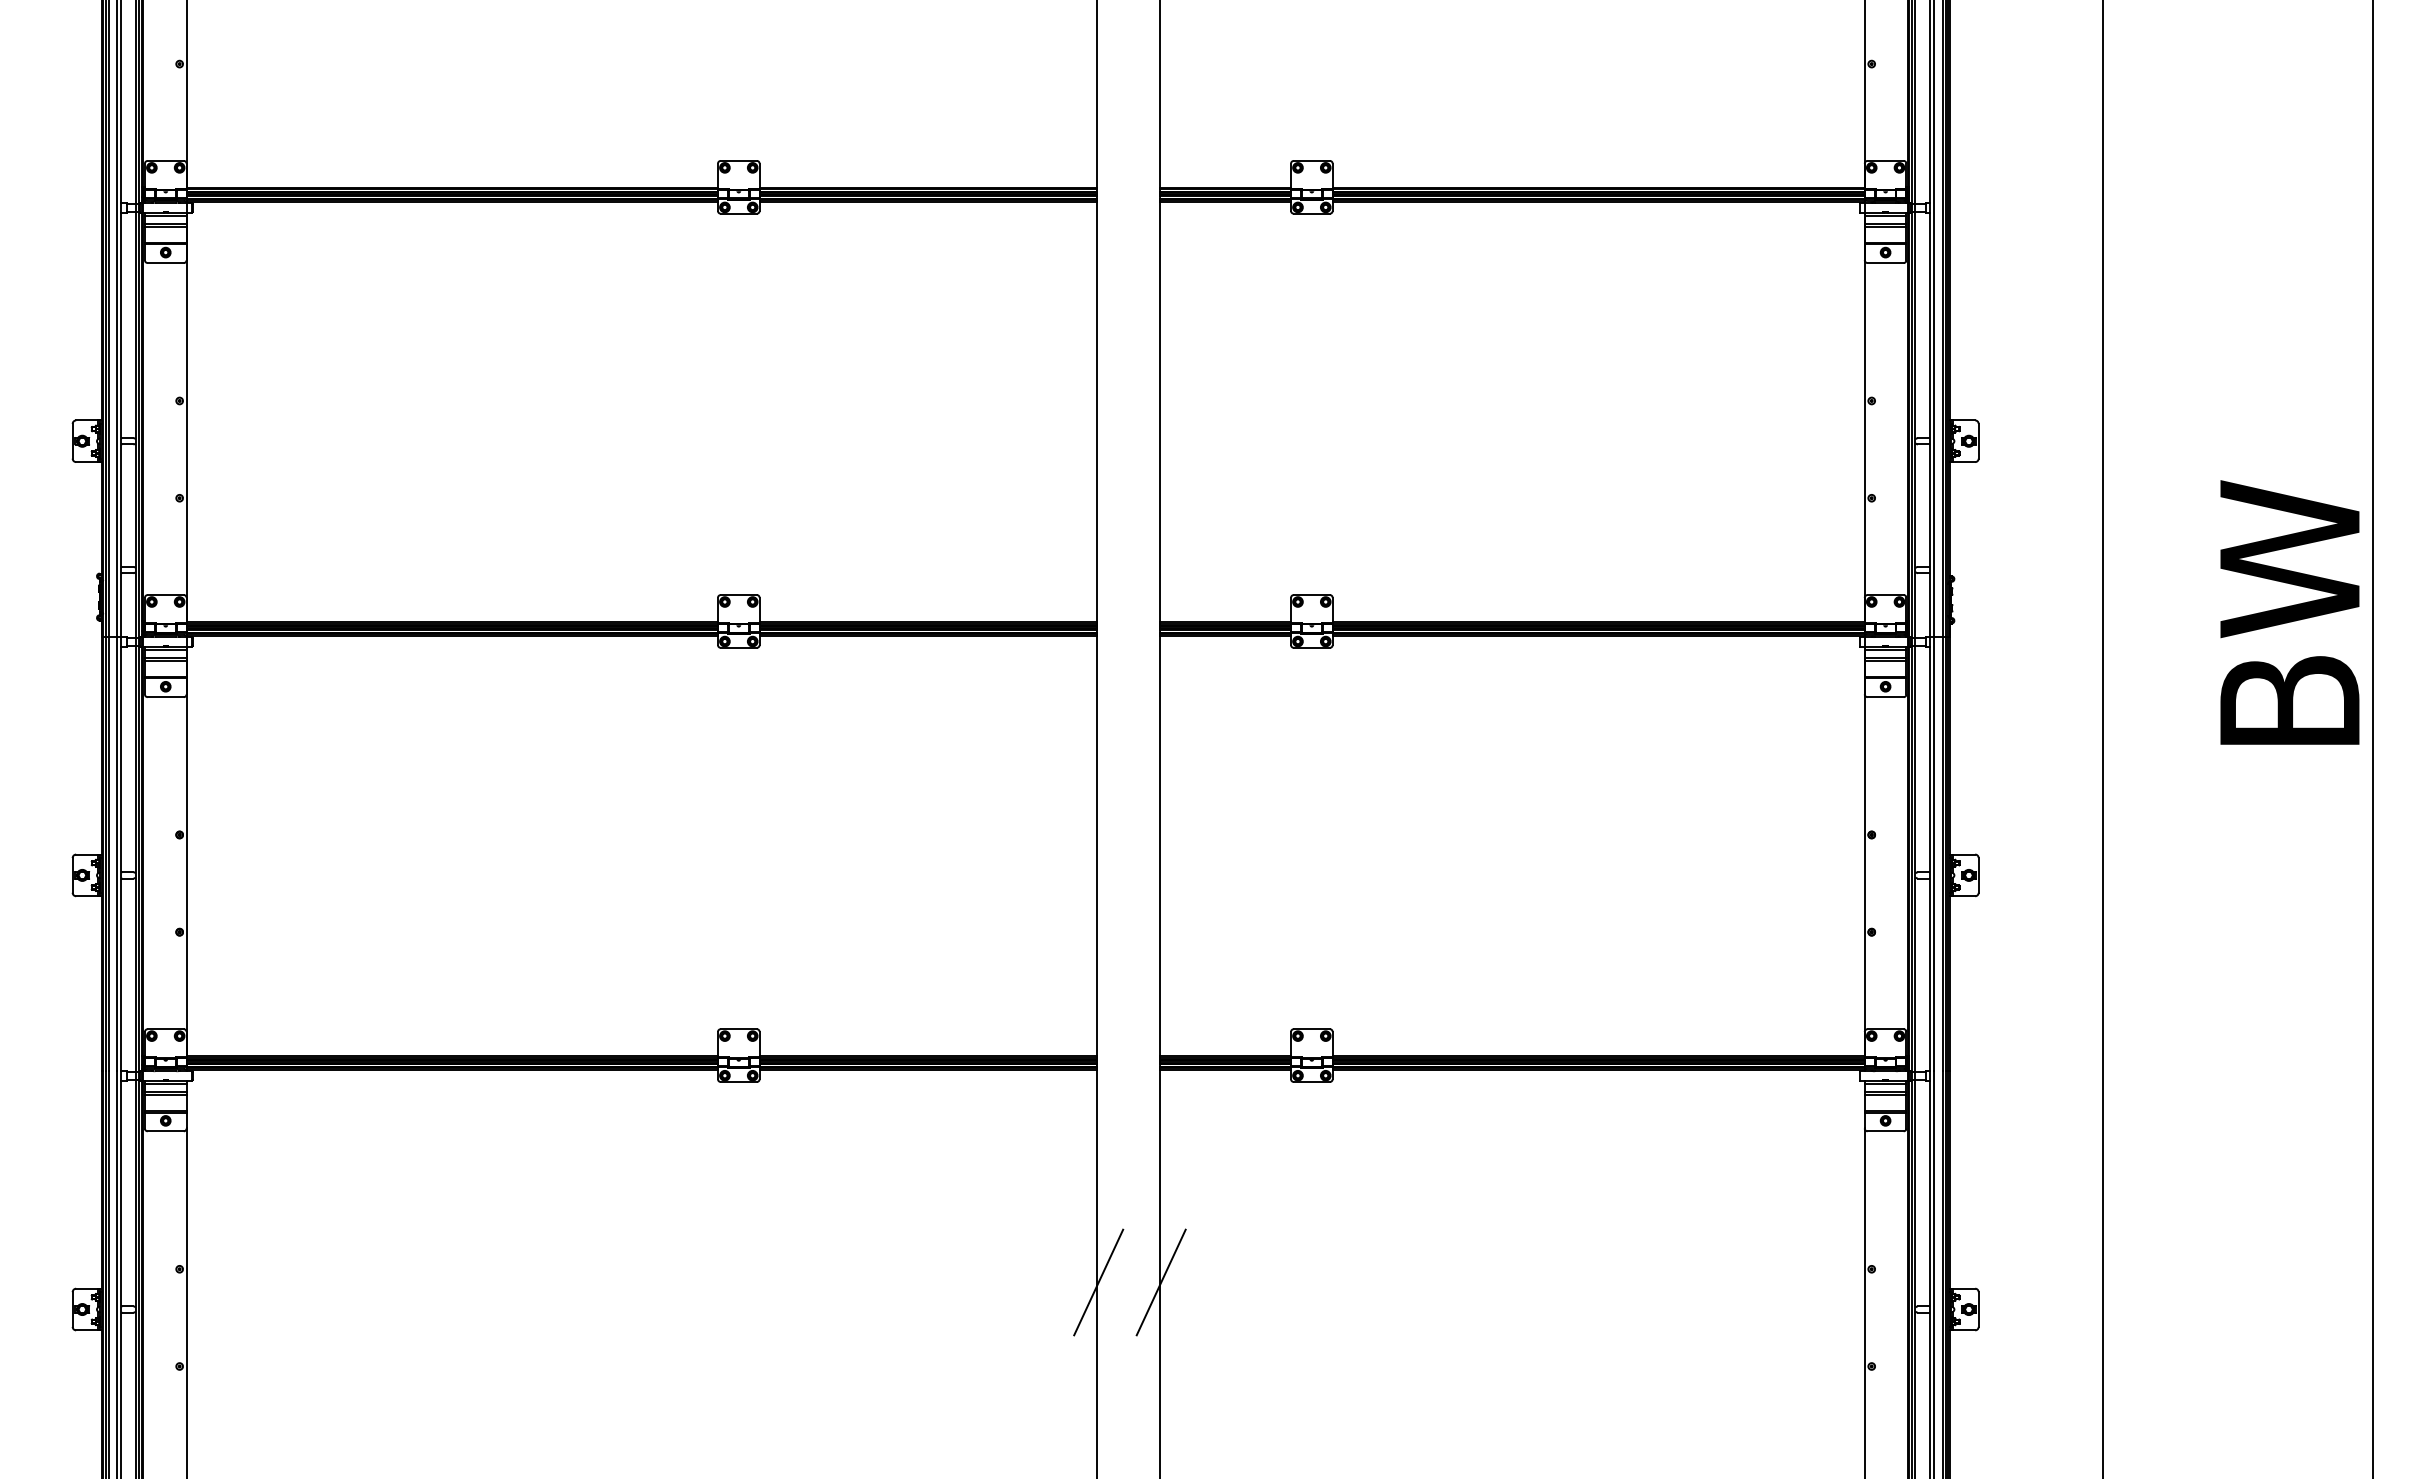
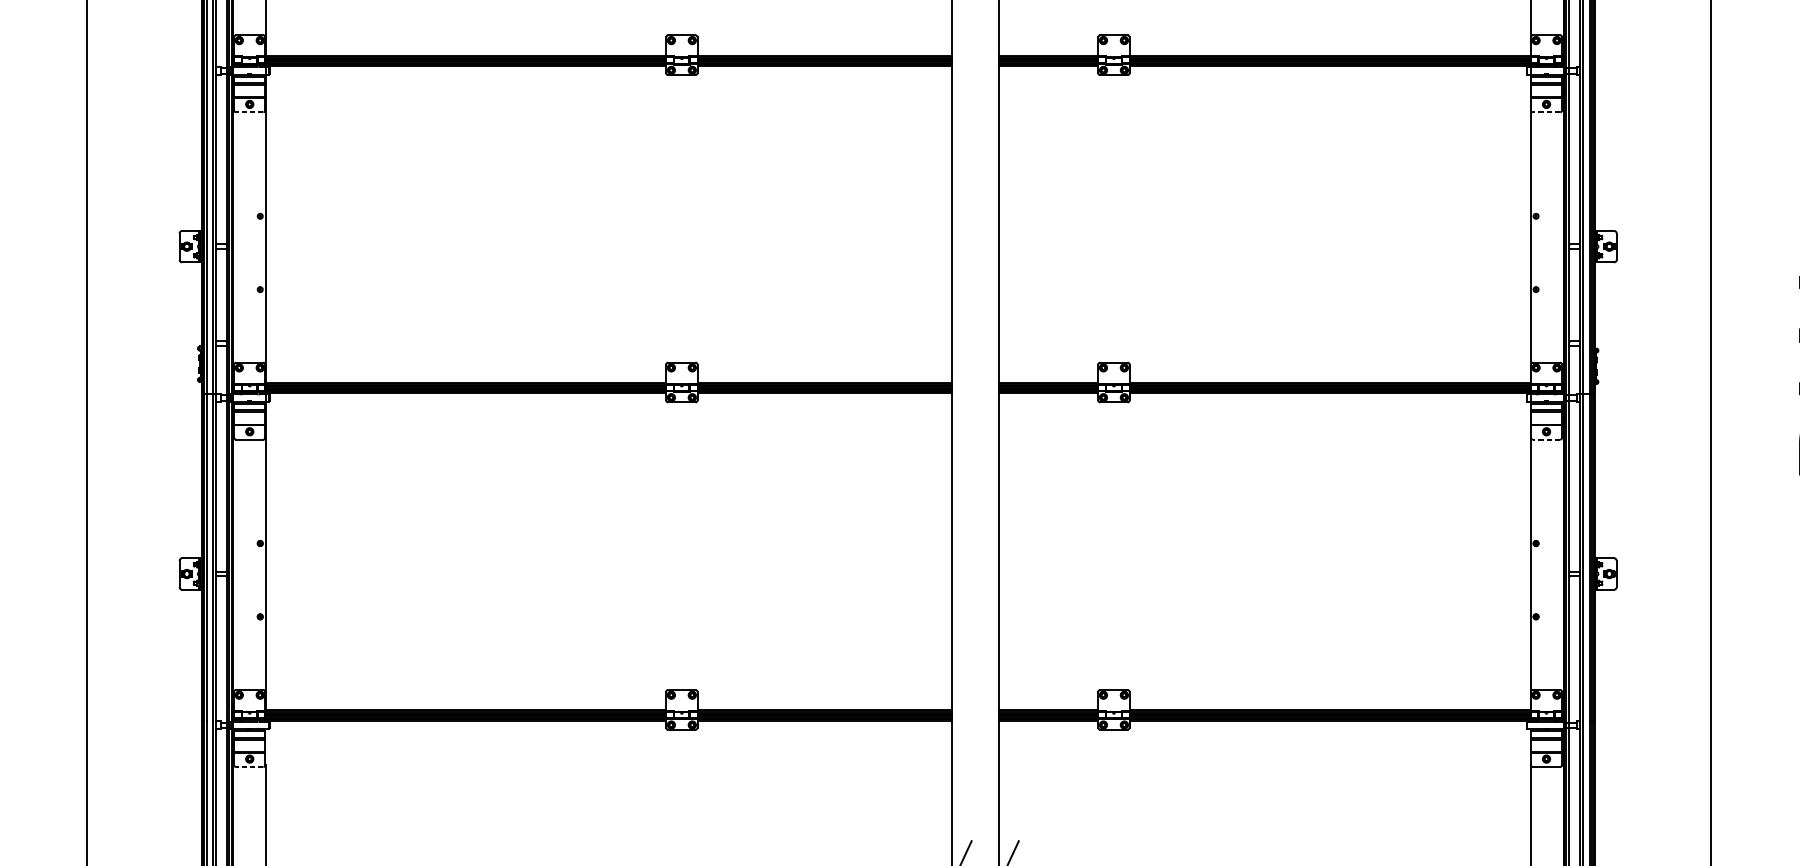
line: (165, 263) -> (249, 112), solid -> dashed
line: (1885, 263) -> (1546, 112), solid -> dashed
line: (1885, 697) -> (1546, 439), solid -> dashed
line: (165, 1131) -> (249, 767), solid -> dashed

